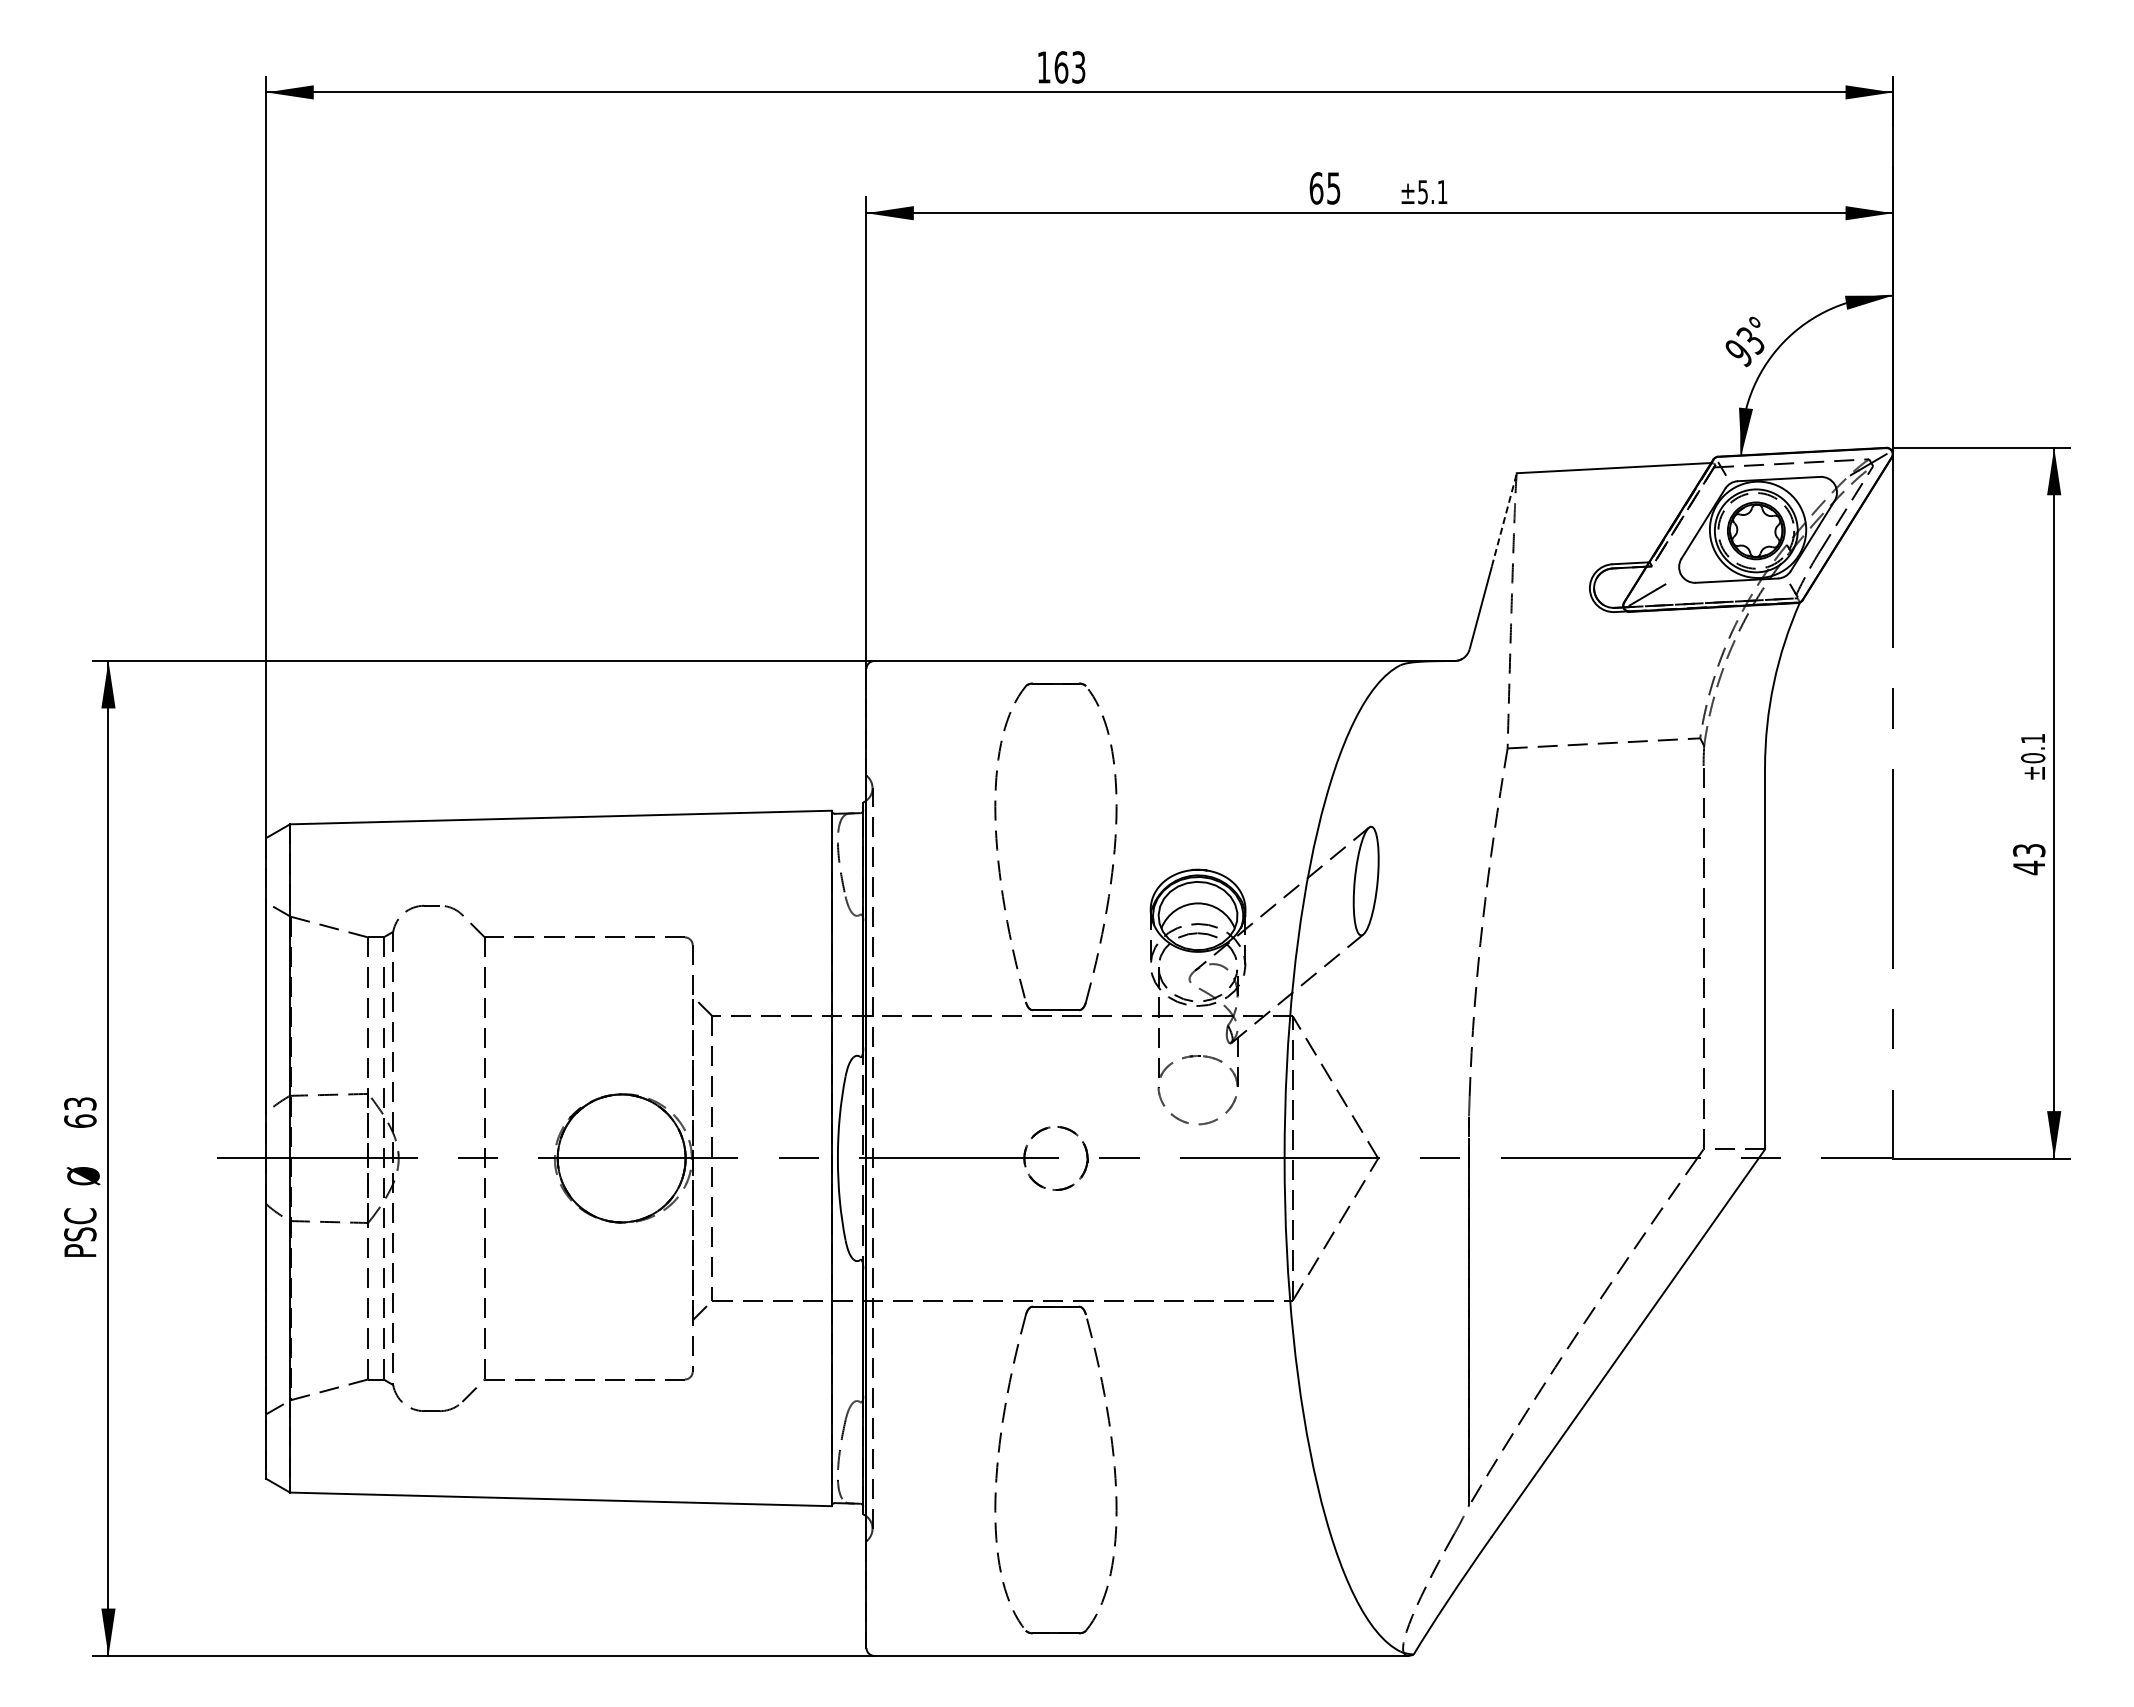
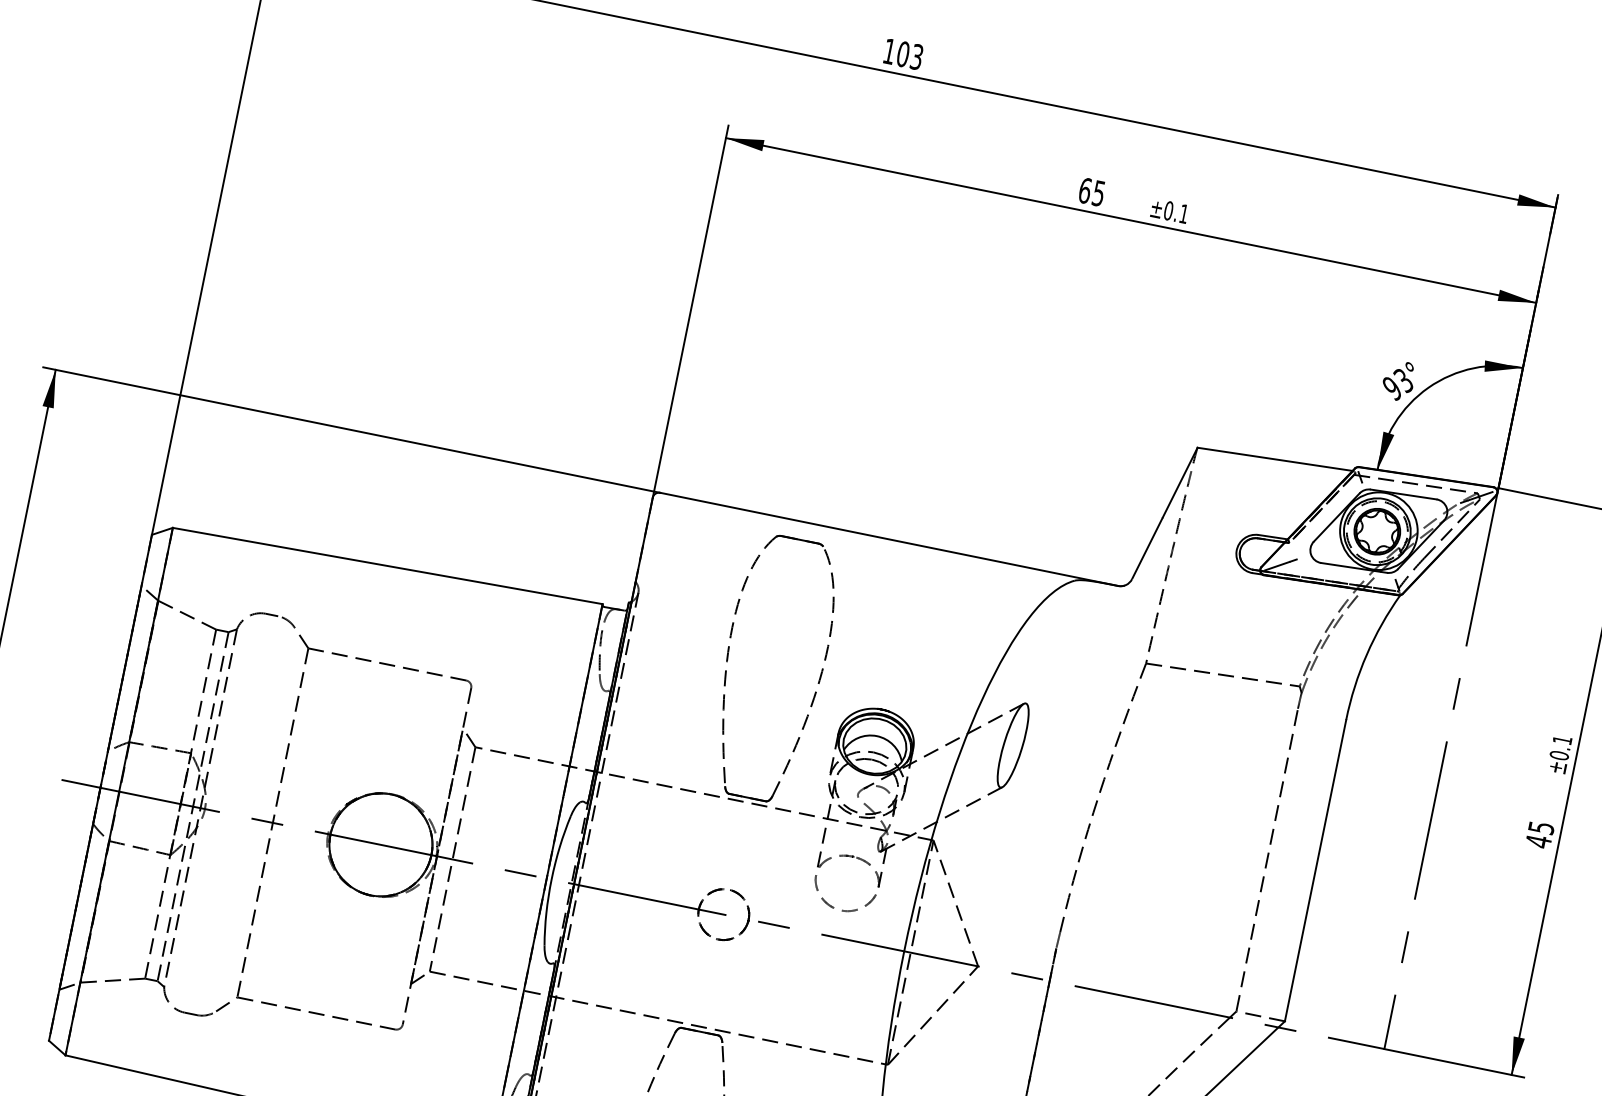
text: (1061, 67) -> (903, 54), 163 -> 103
text: (1423, 192) -> (1168, 211), ±5.1 -> ±0.1
line: (1504, 519) -> (1180, 482), dashed -> solid
text: (2028, 850) -> (1540, 827), 43 -> 45

